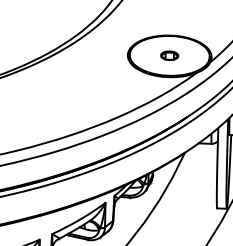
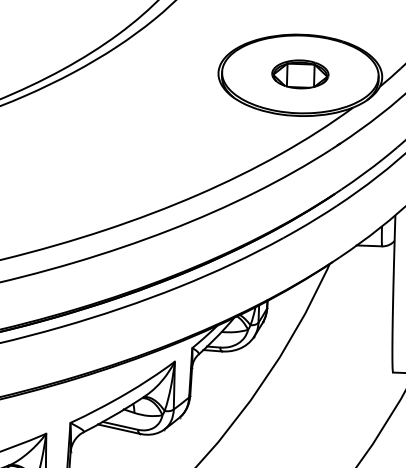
part: (169, 55) -> (299, 73), size x1.67

